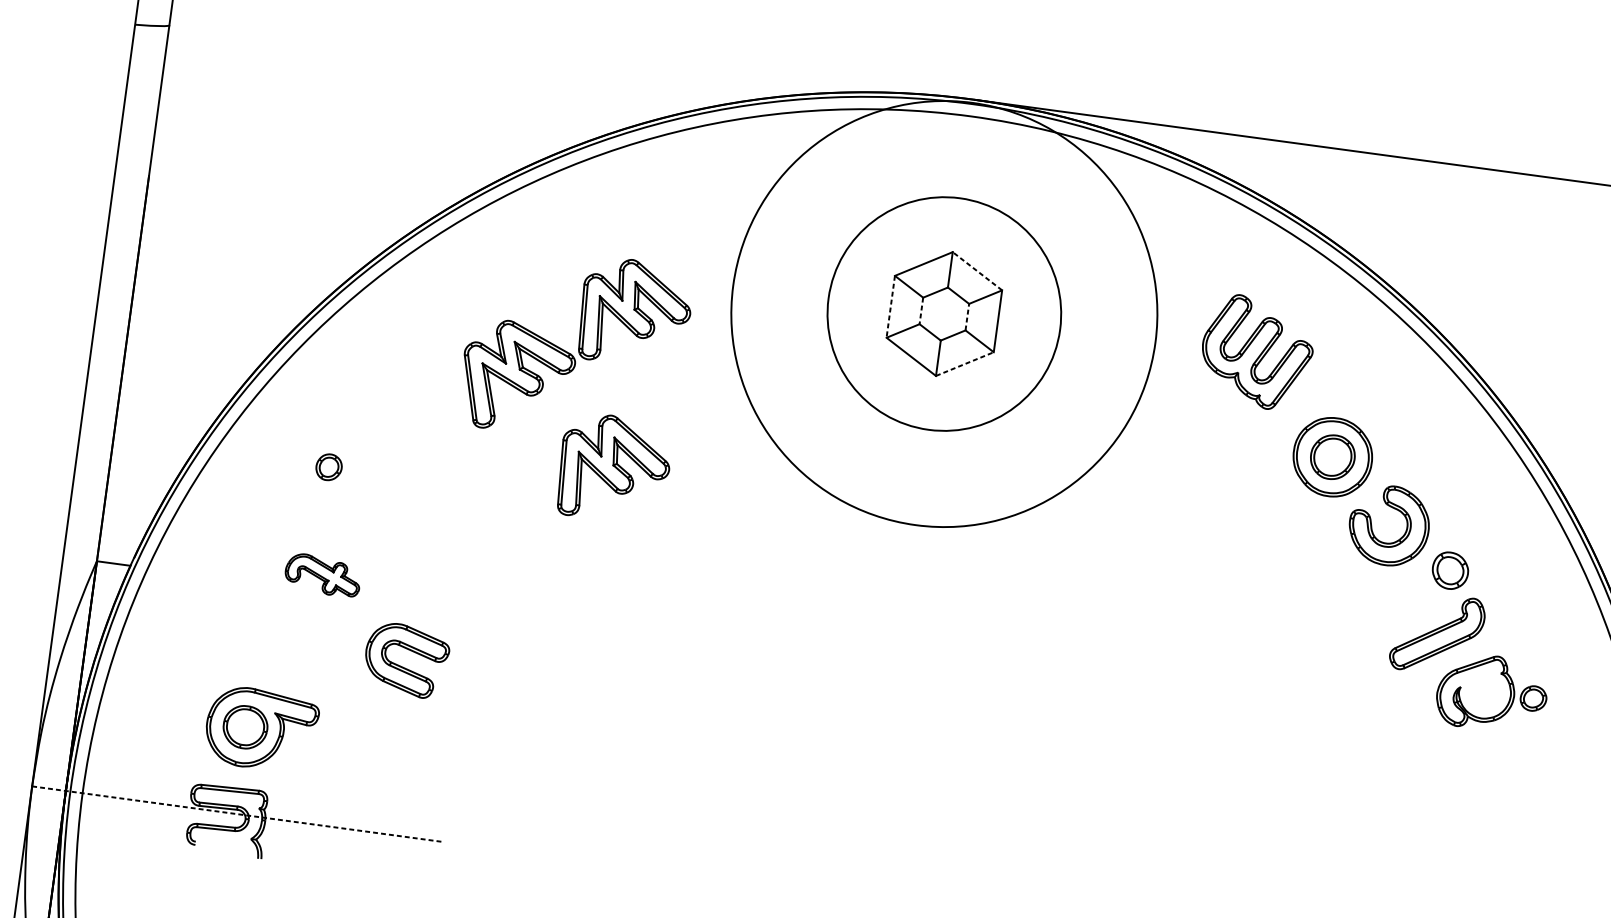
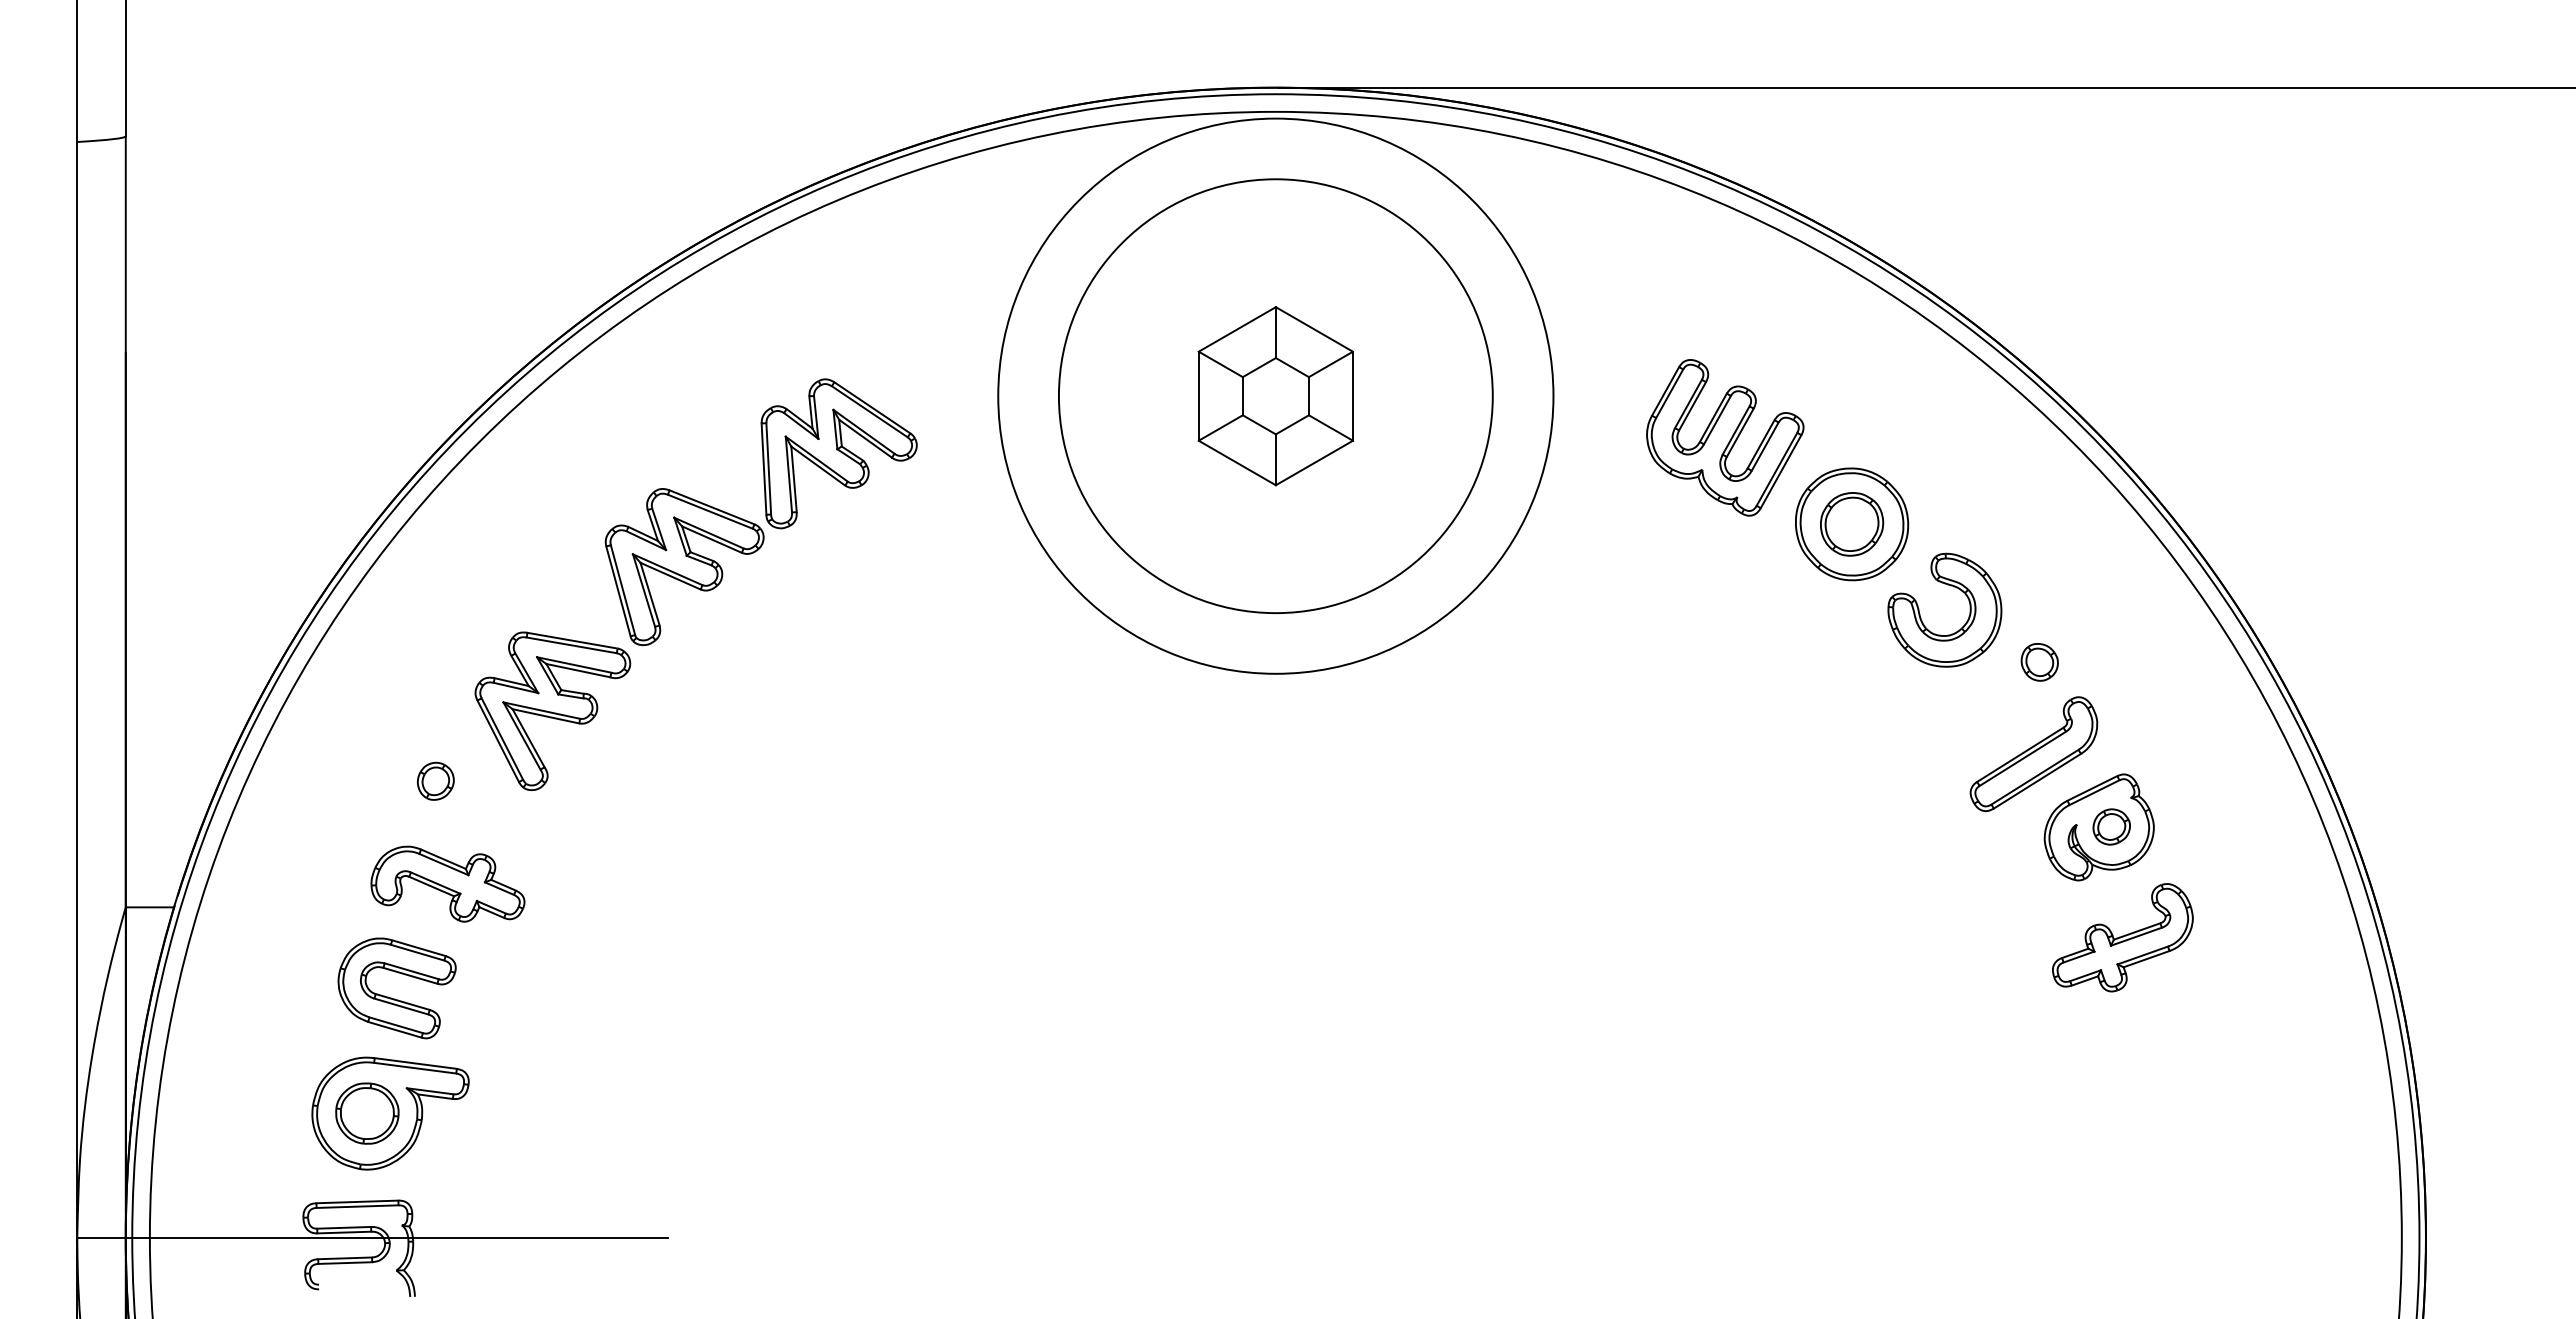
line: (977, 271) -> (1314, 329), dashed -> solid
line: (890, 306) -> (1198, 396), dashed -> solid
line: (921, 311) -> (1242, 396), dashed -> solid
circle: (944, 313) -> (1275, 395), size x1.67
circle: (944, 314) -> (1275, 396), size x0.71
line: (967, 316) -> (1308, 395), dashed -> solid
part: (1257, 352) -> (1725, 437), moved
line: (964, 364) -> (1314, 463), dashed -> solid
part: (411, 465) -> (552, 711), added
part: (328, 466) -> (435, 780), moved
part: (613, 468) -> (838, 677), removed
part: (1450, 570) -> (2039, 662), size x0.71
part: (322, 574) -> (447, 883), size x1.43
part: (404, 667) -> (395, 998), moved
part: (1533, 698) -> (2111, 826), moved
part: (1481, 769) -> (2122, 937), added
line: (237, 813) -> (372, 1237), dashed -> solid

